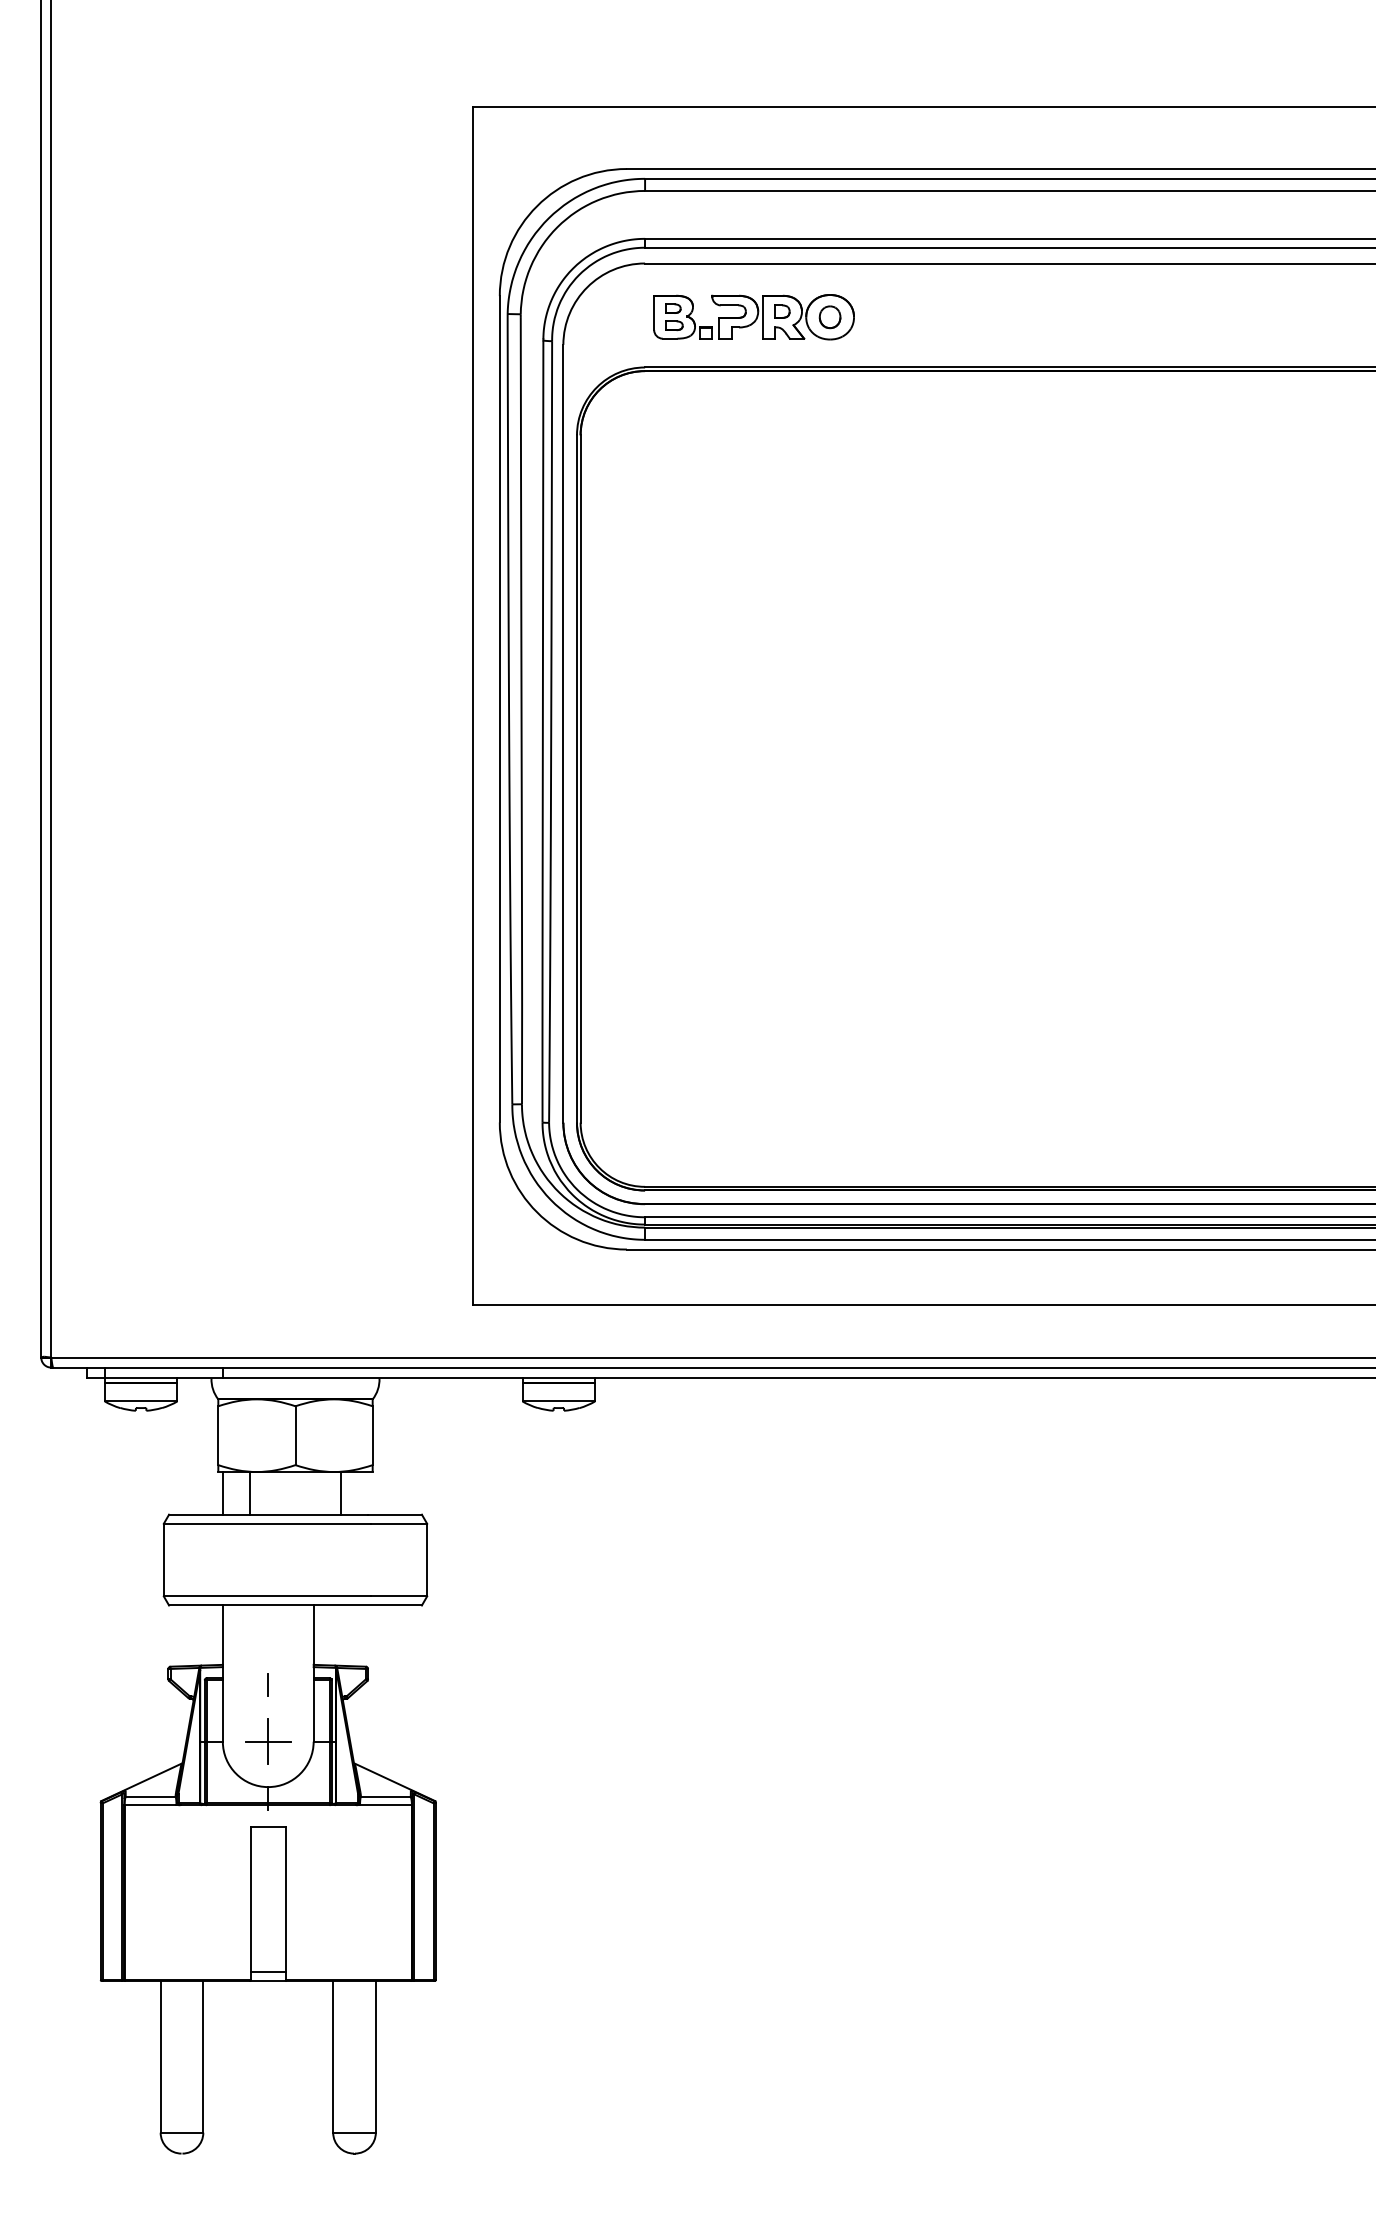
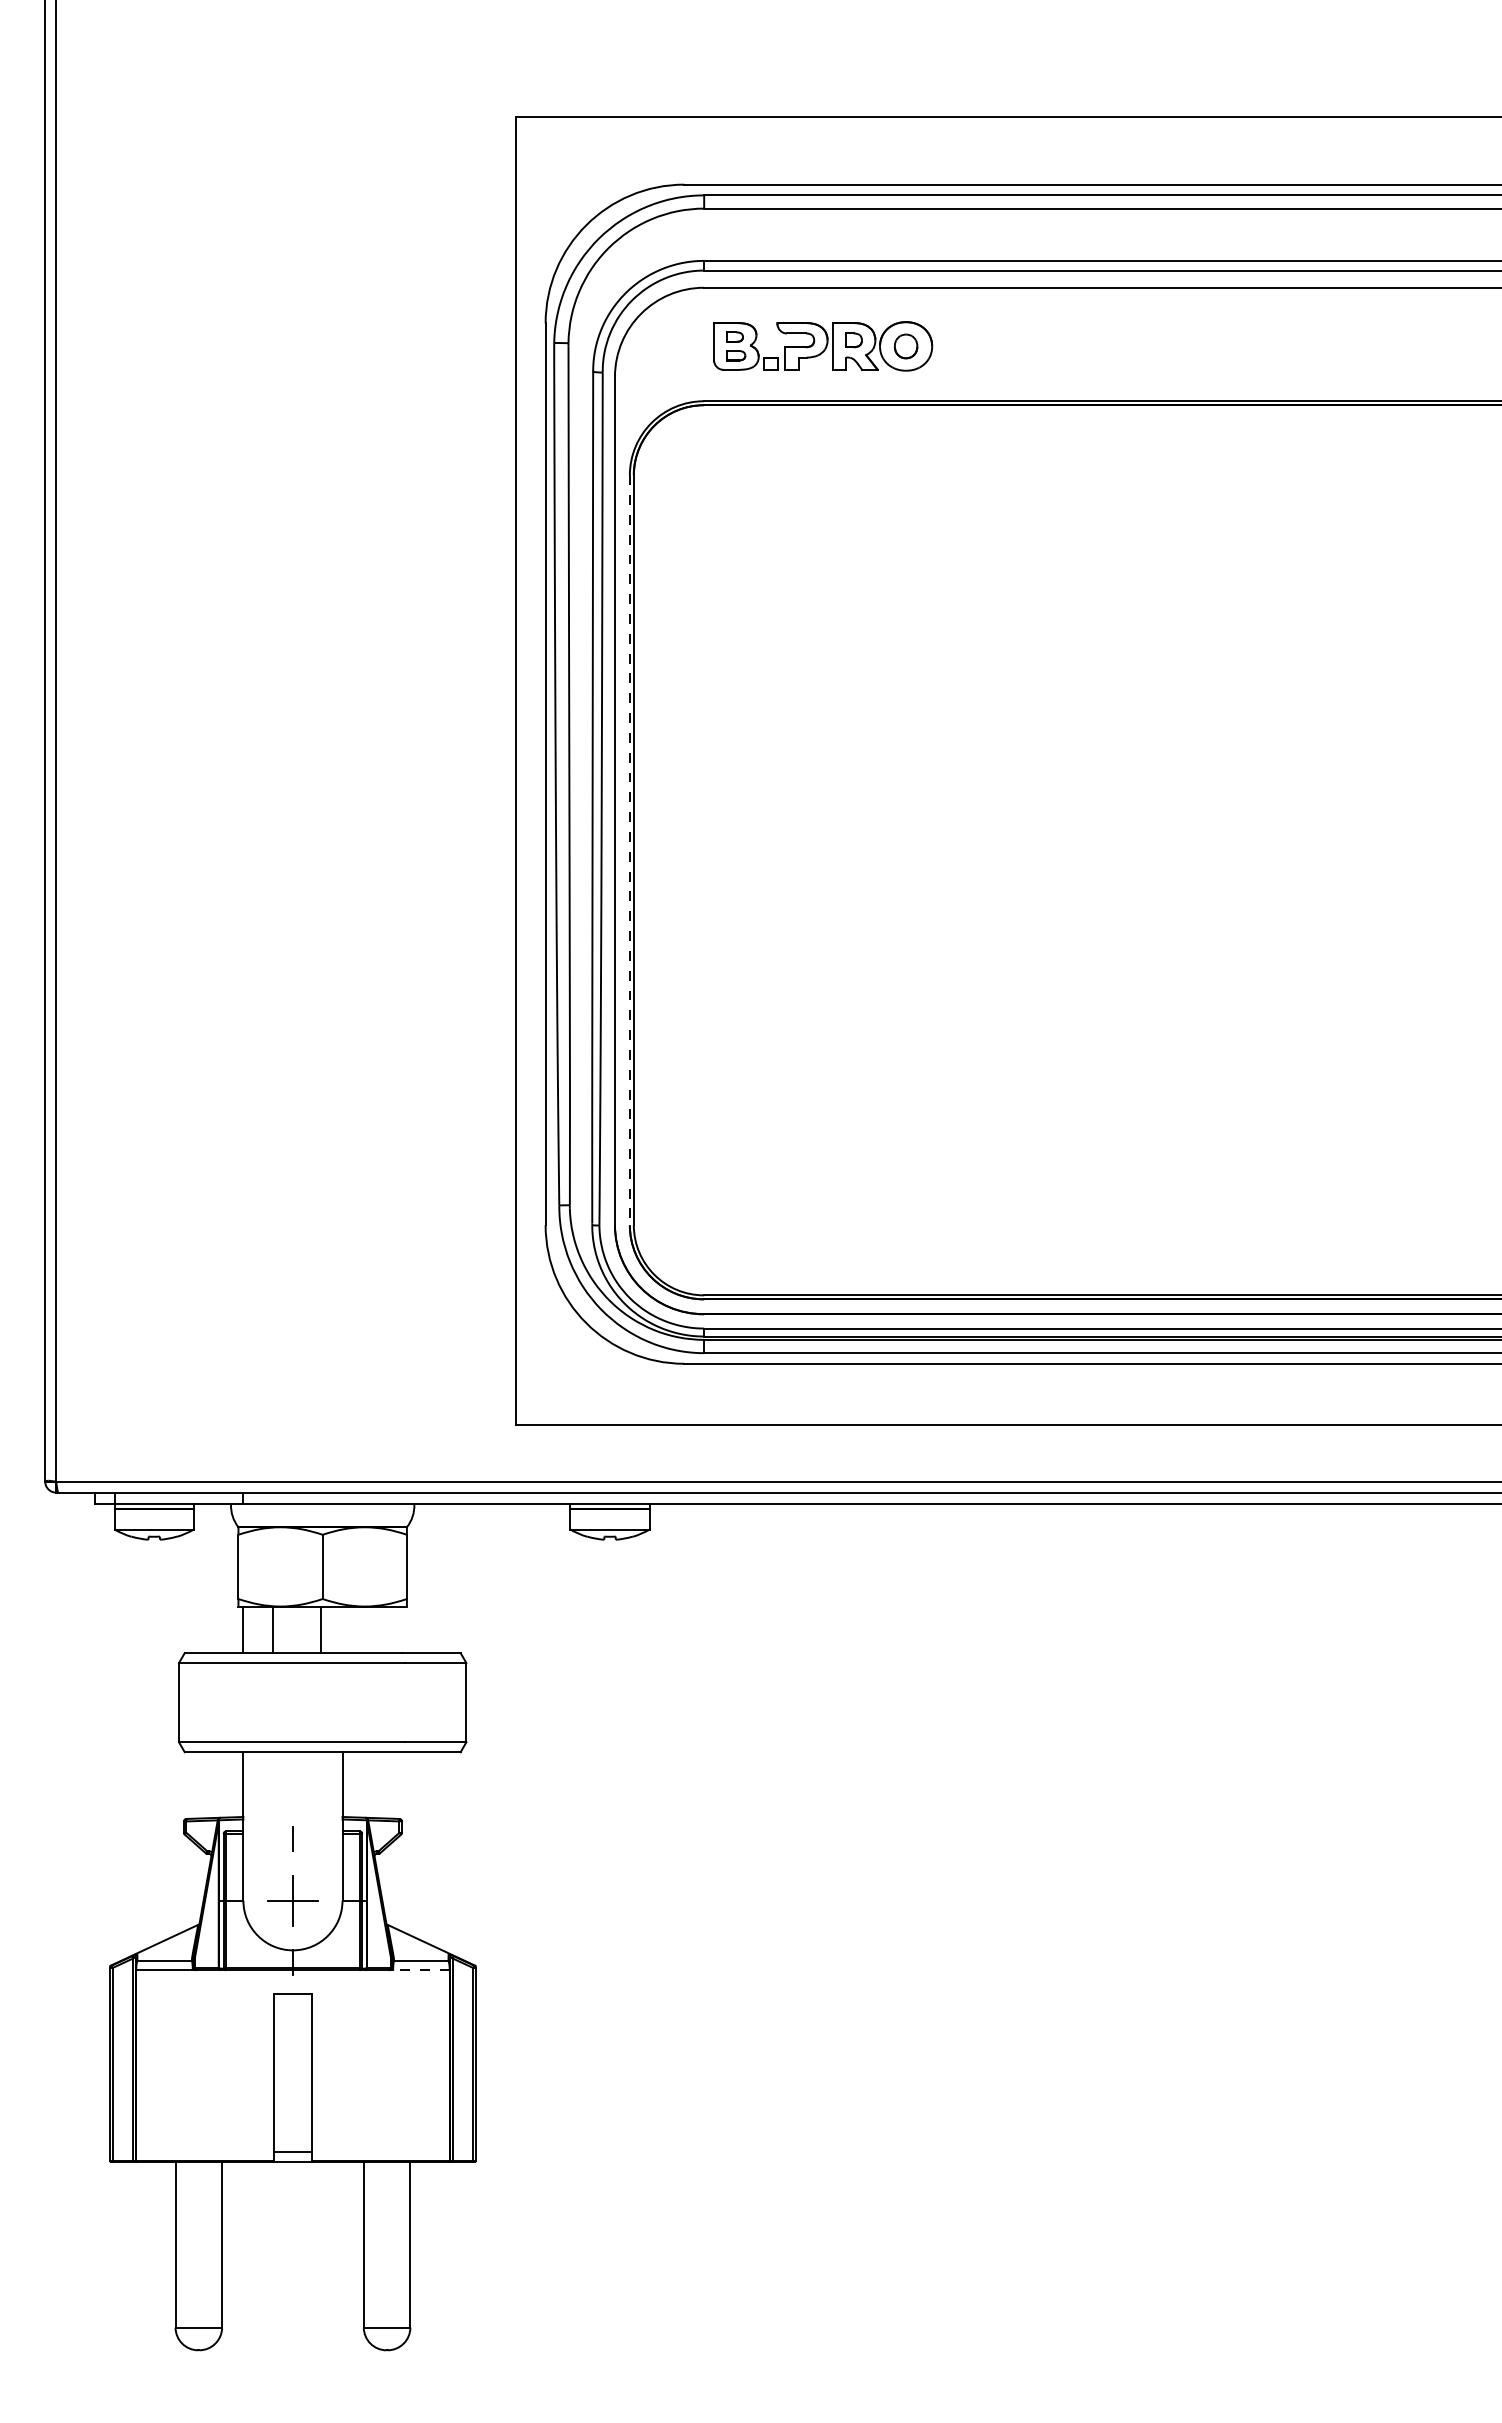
line: (576, 779) -> (629, 850), solid -> dashed
line: (341, 1493) -> (321, 1629), moved
line: (385, 1805) -> (420, 1970), solid -> dashed

